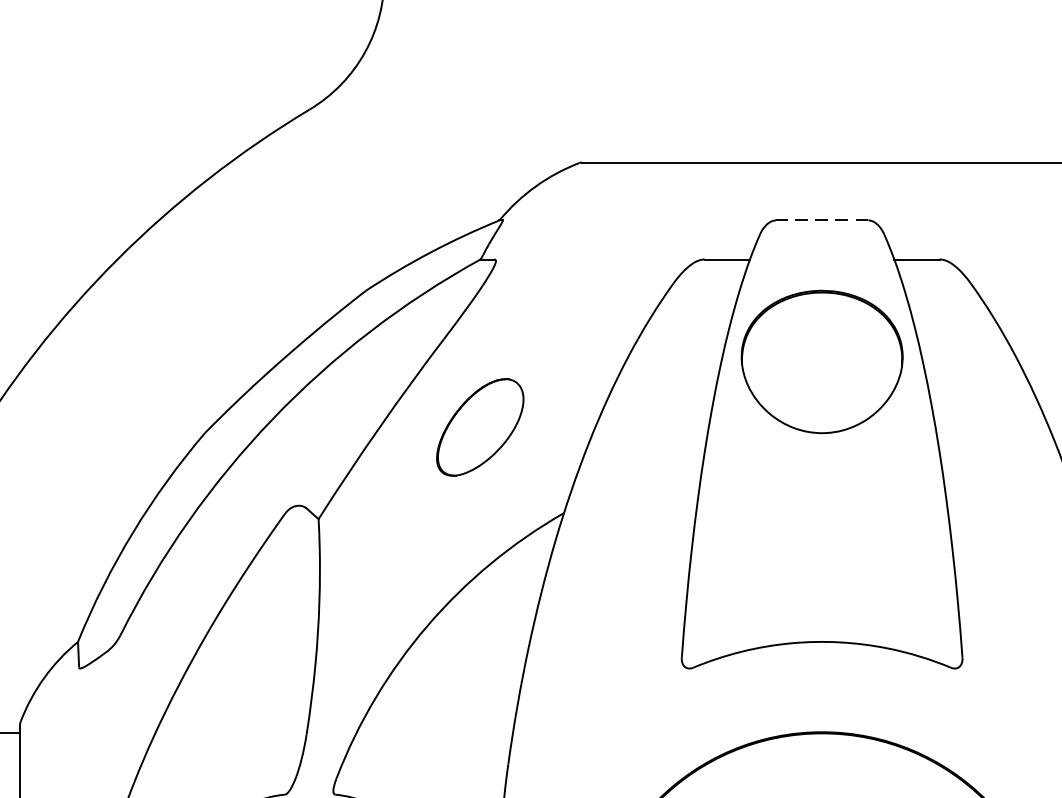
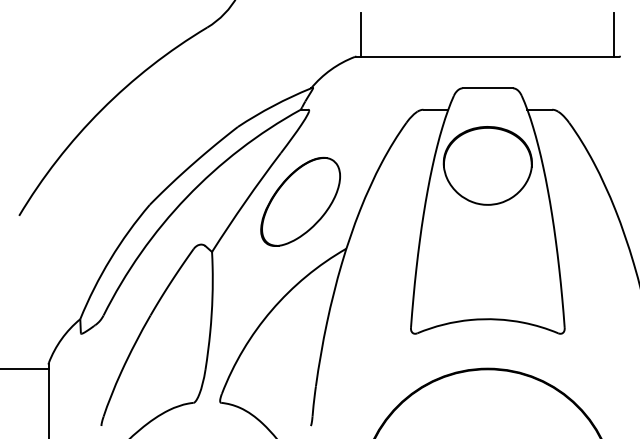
line: (591, 122) -> (361, 34), added
line: (1053, 122) -> (614, 34), added
line: (821, 220) -> (487, 88), dashed -> solid
part: (480, 426) -> (300, 201), size x1.67

